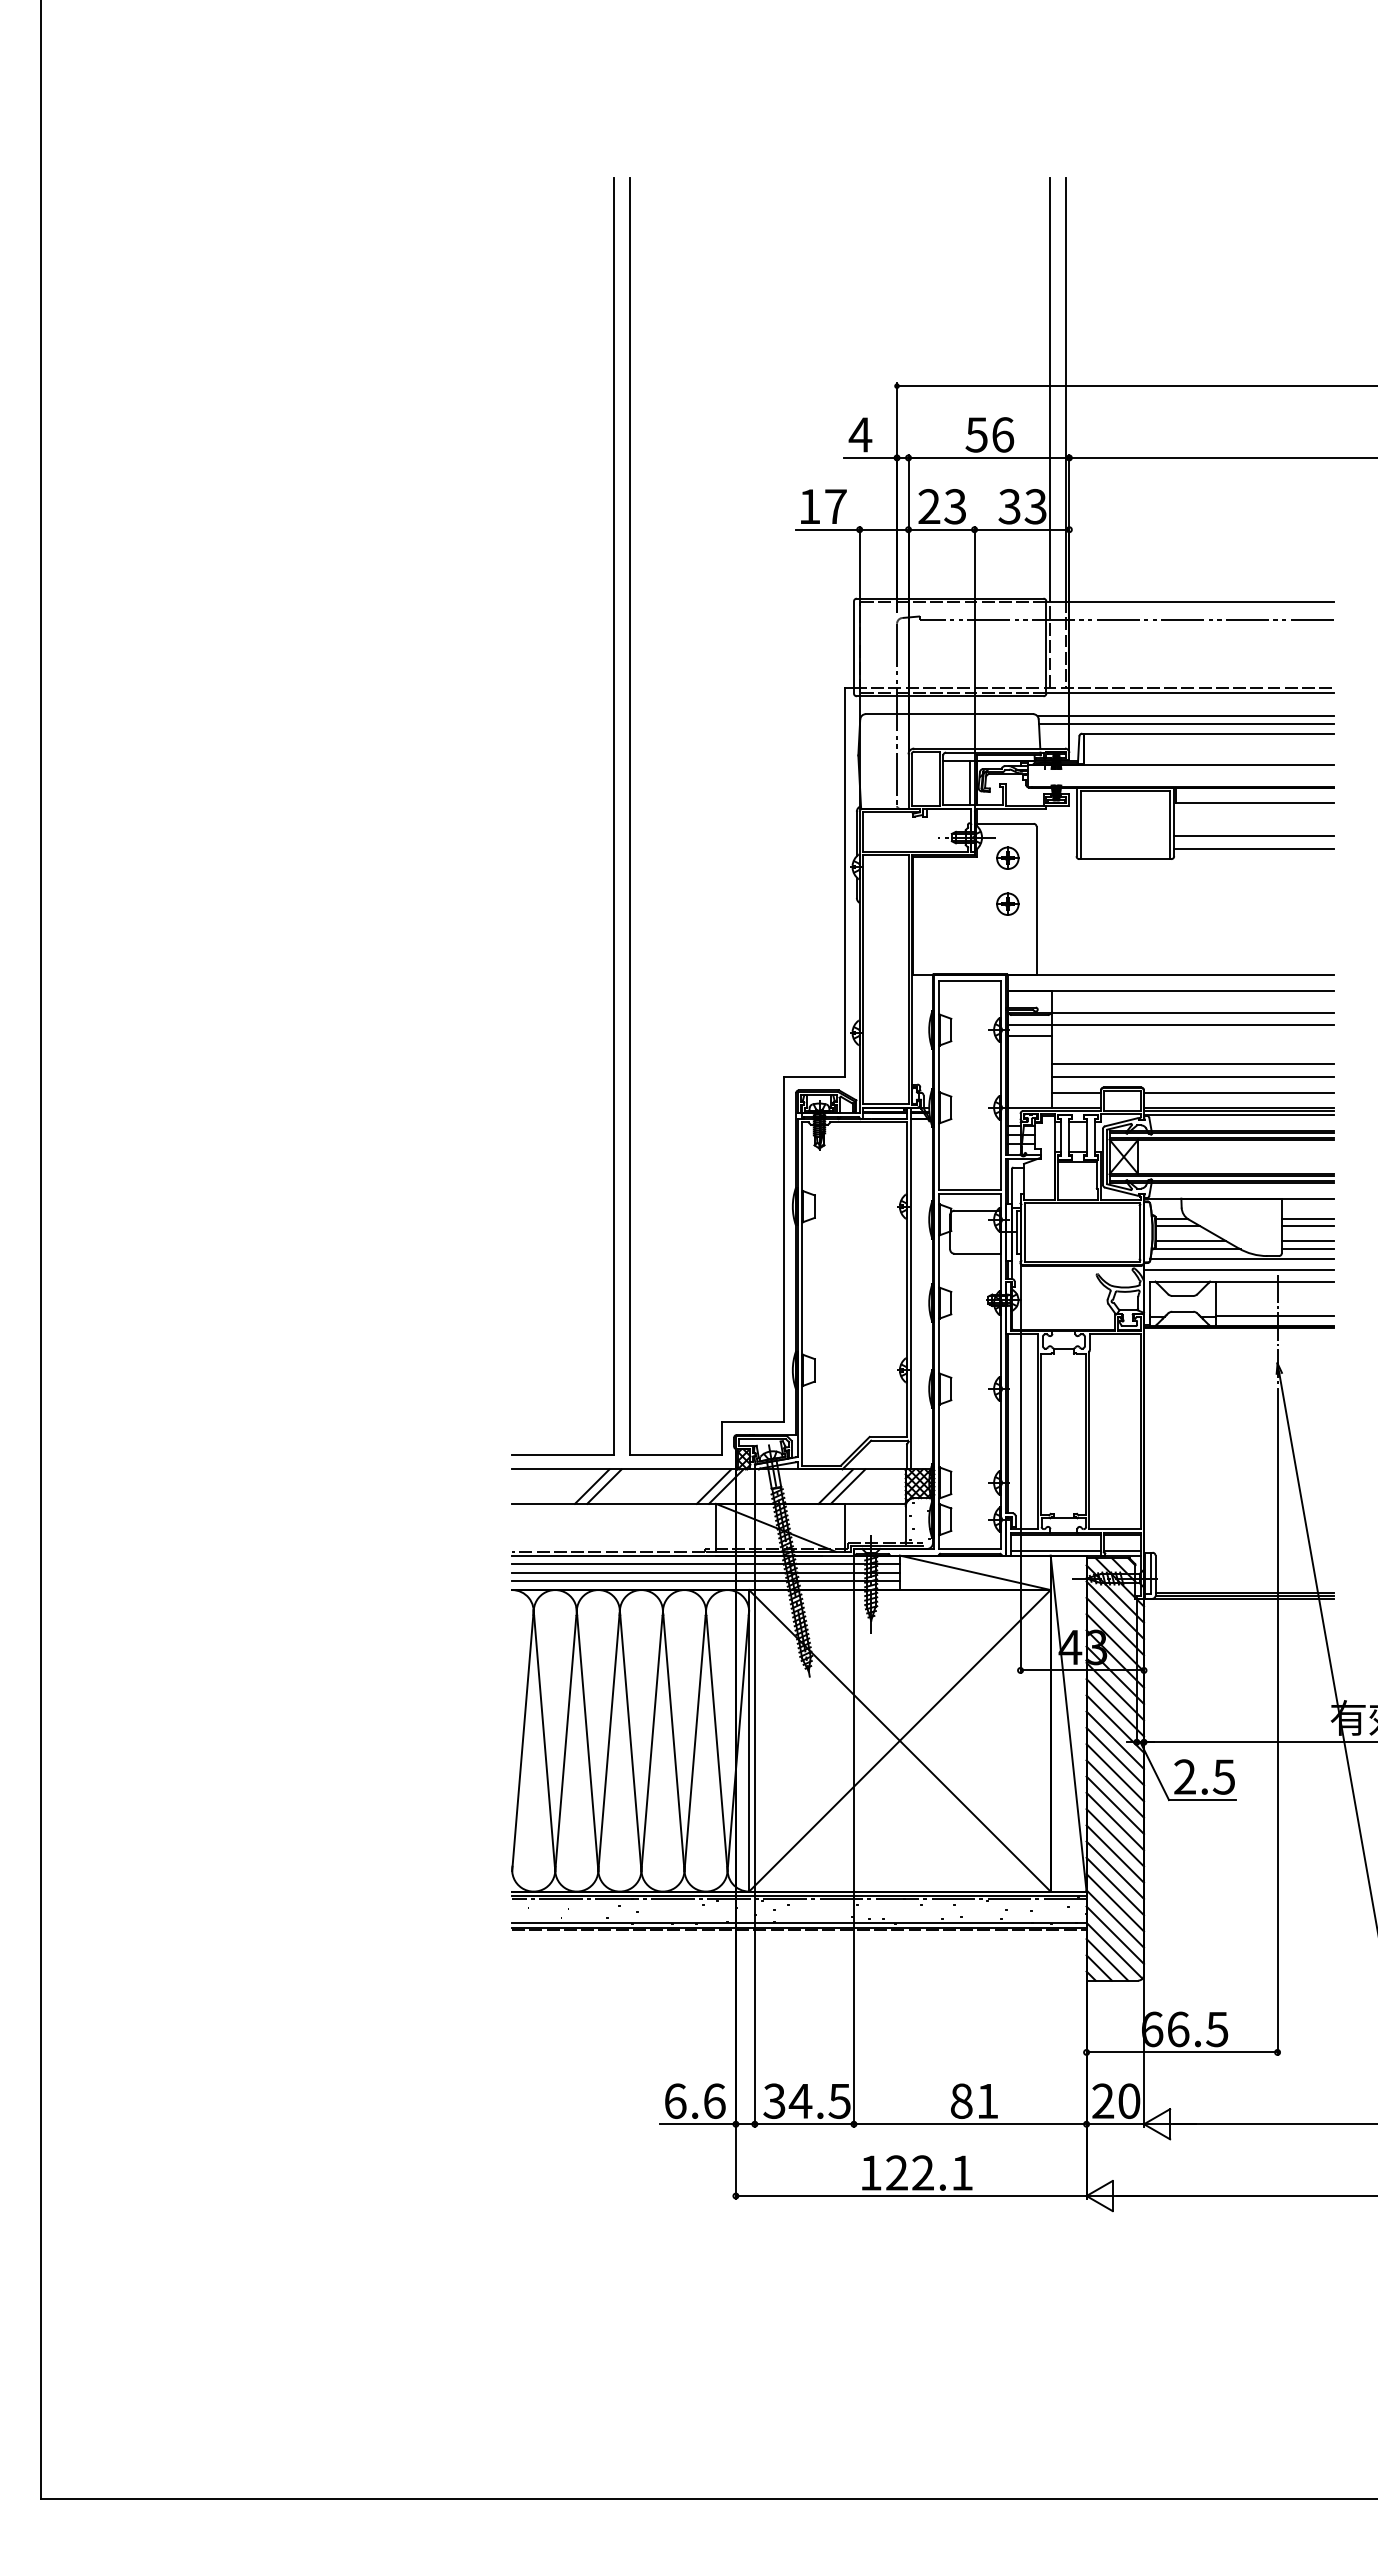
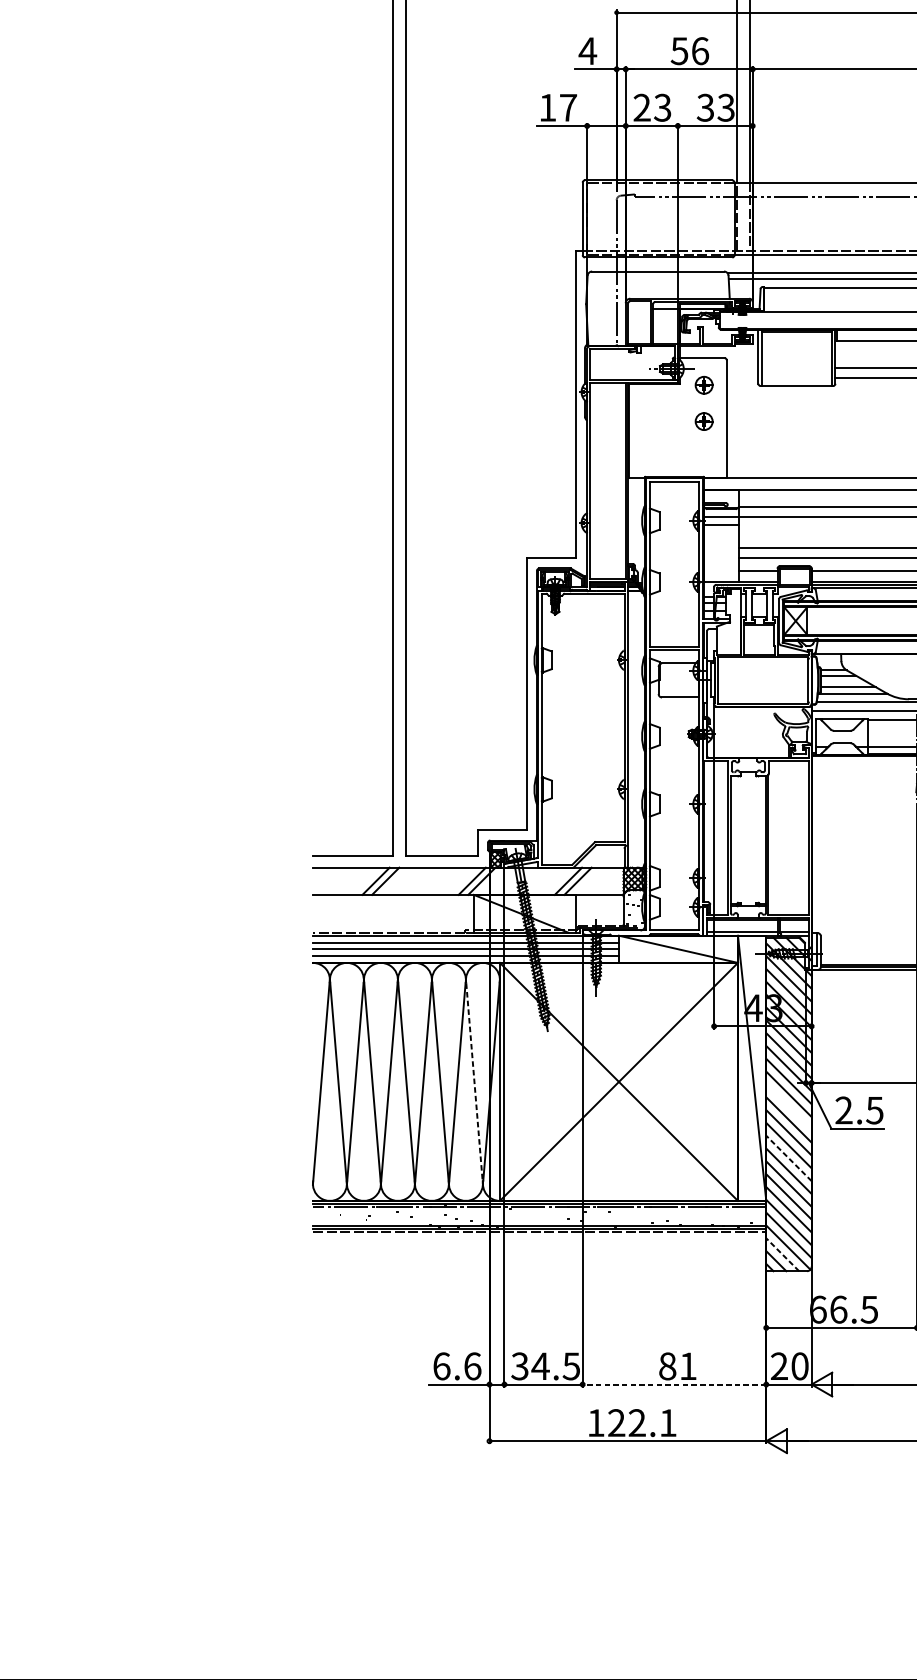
line: (970, 783) -> (674, 326), removed
line: (717, 1744) -> (474, 1084), solid -> dashed
line: (1115, 1772) -> (789, 1106), removed
line: (1115, 1837) -> (789, 1158), solid -> dashed
line: (1107, 1959) -> (782, 1254), solid -> dashed
line: (969, 2124) -> (673, 1384), solid -> dashed

